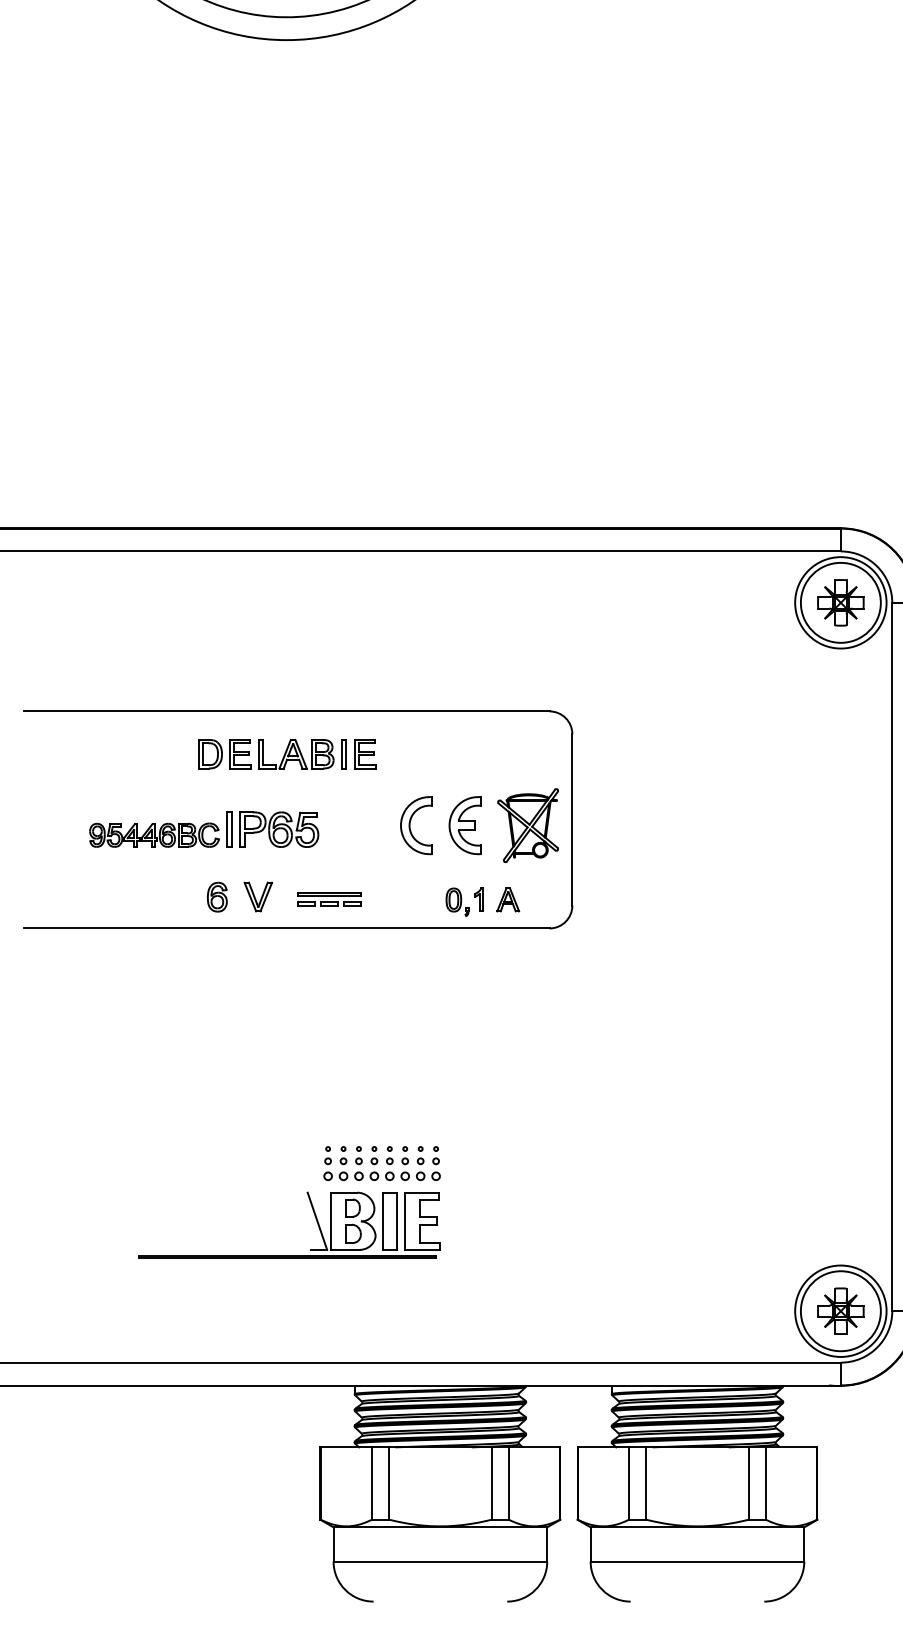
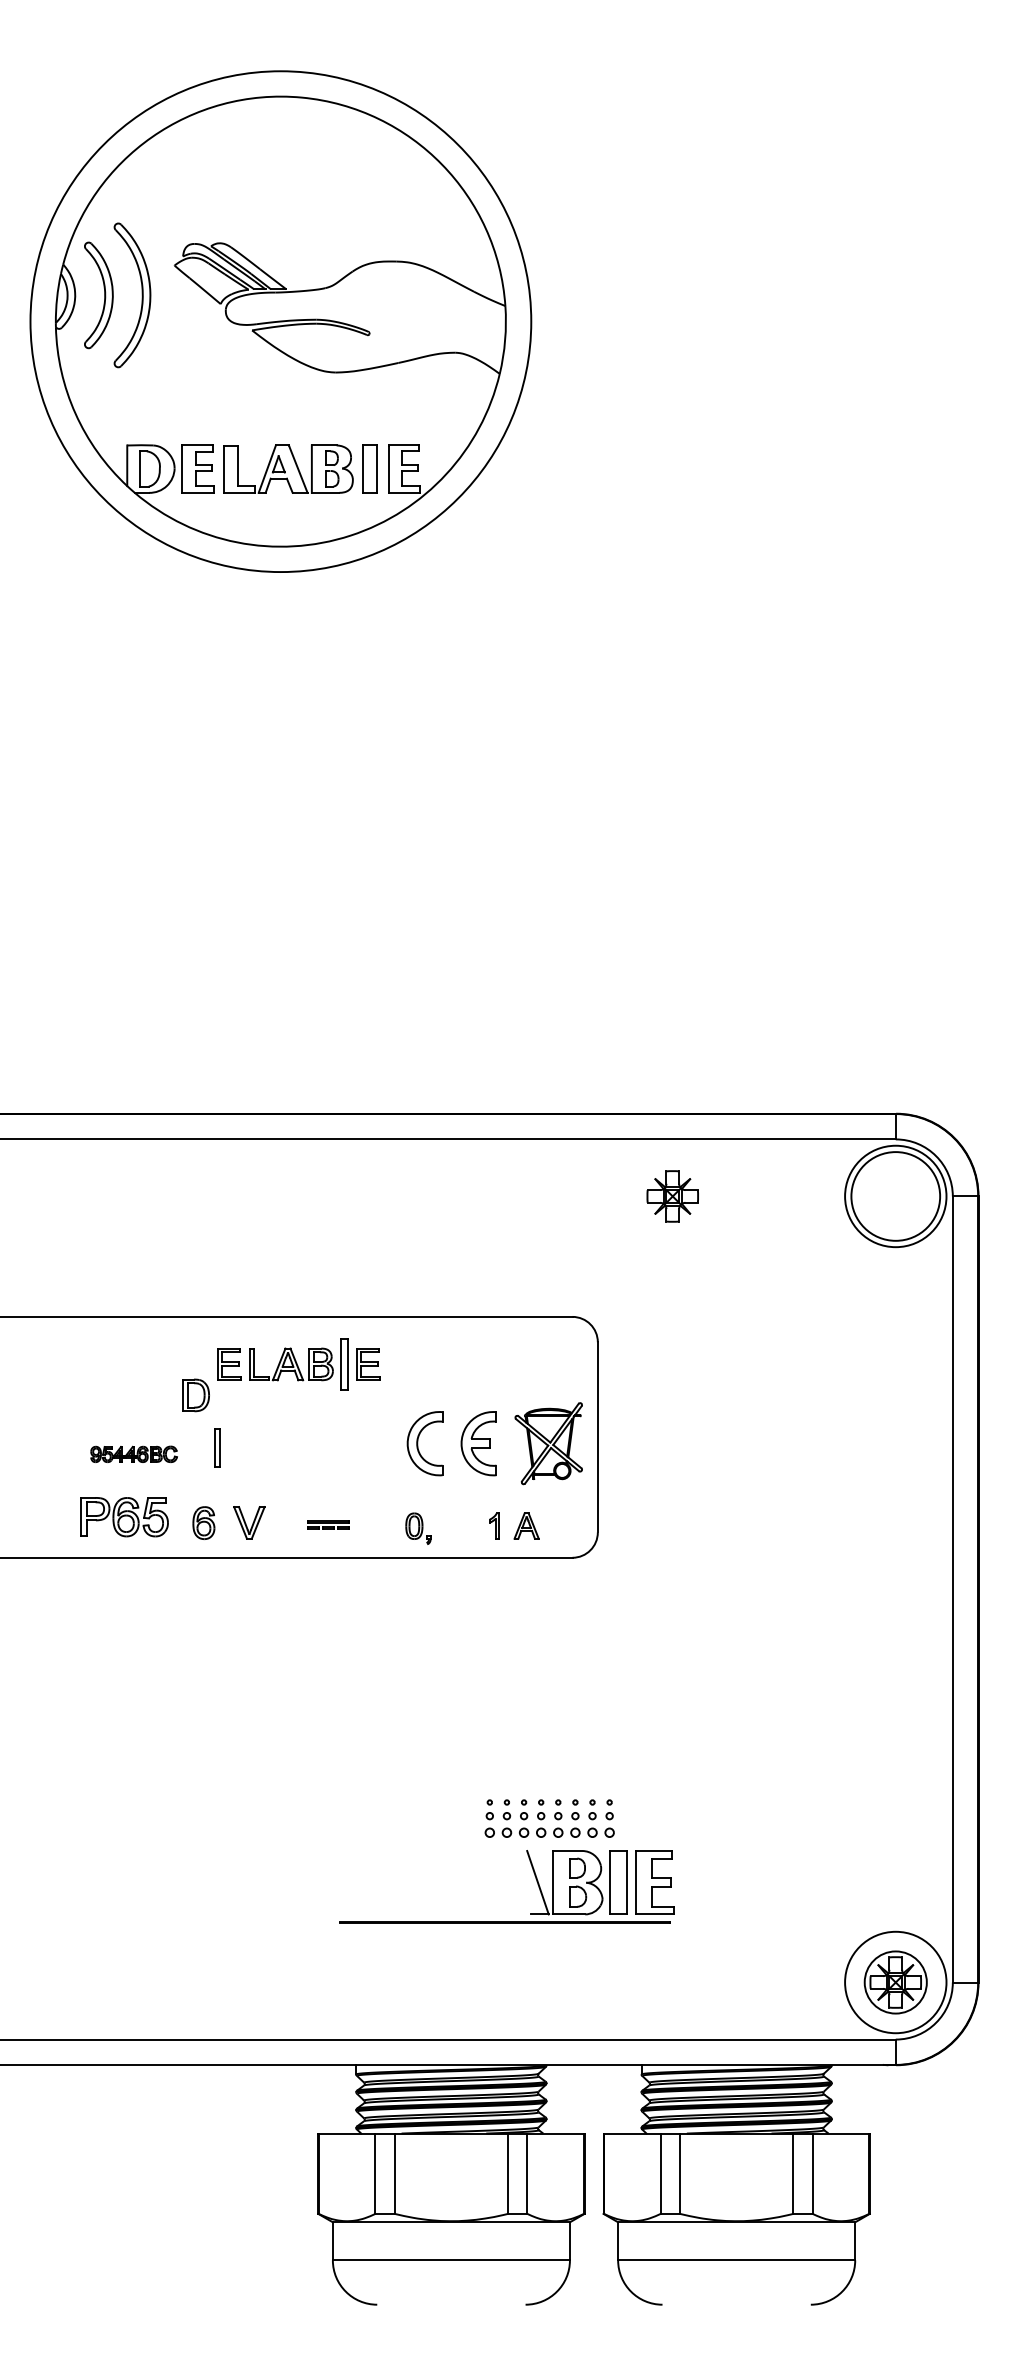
part: (840, 602) -> (672, 1196), moved
part: (209, 754) -> (195, 1395), moved
part: (343, 754) -> (343, 1364), size x1.6
part: (279, 829) -> (124, 1517), moved
part: (153, 835) -> (133, 1454), size x0.6
part: (329, 898) -> (328, 1524), size x0.6
part: (457, 902) -> (418, 1528), moved
part: (381, 1163) -> (549, 1818), moved
part: (314, 1215) -> (534, 1876), moved
circle: (840, 1311) -> (895, 1982), size x0.7

